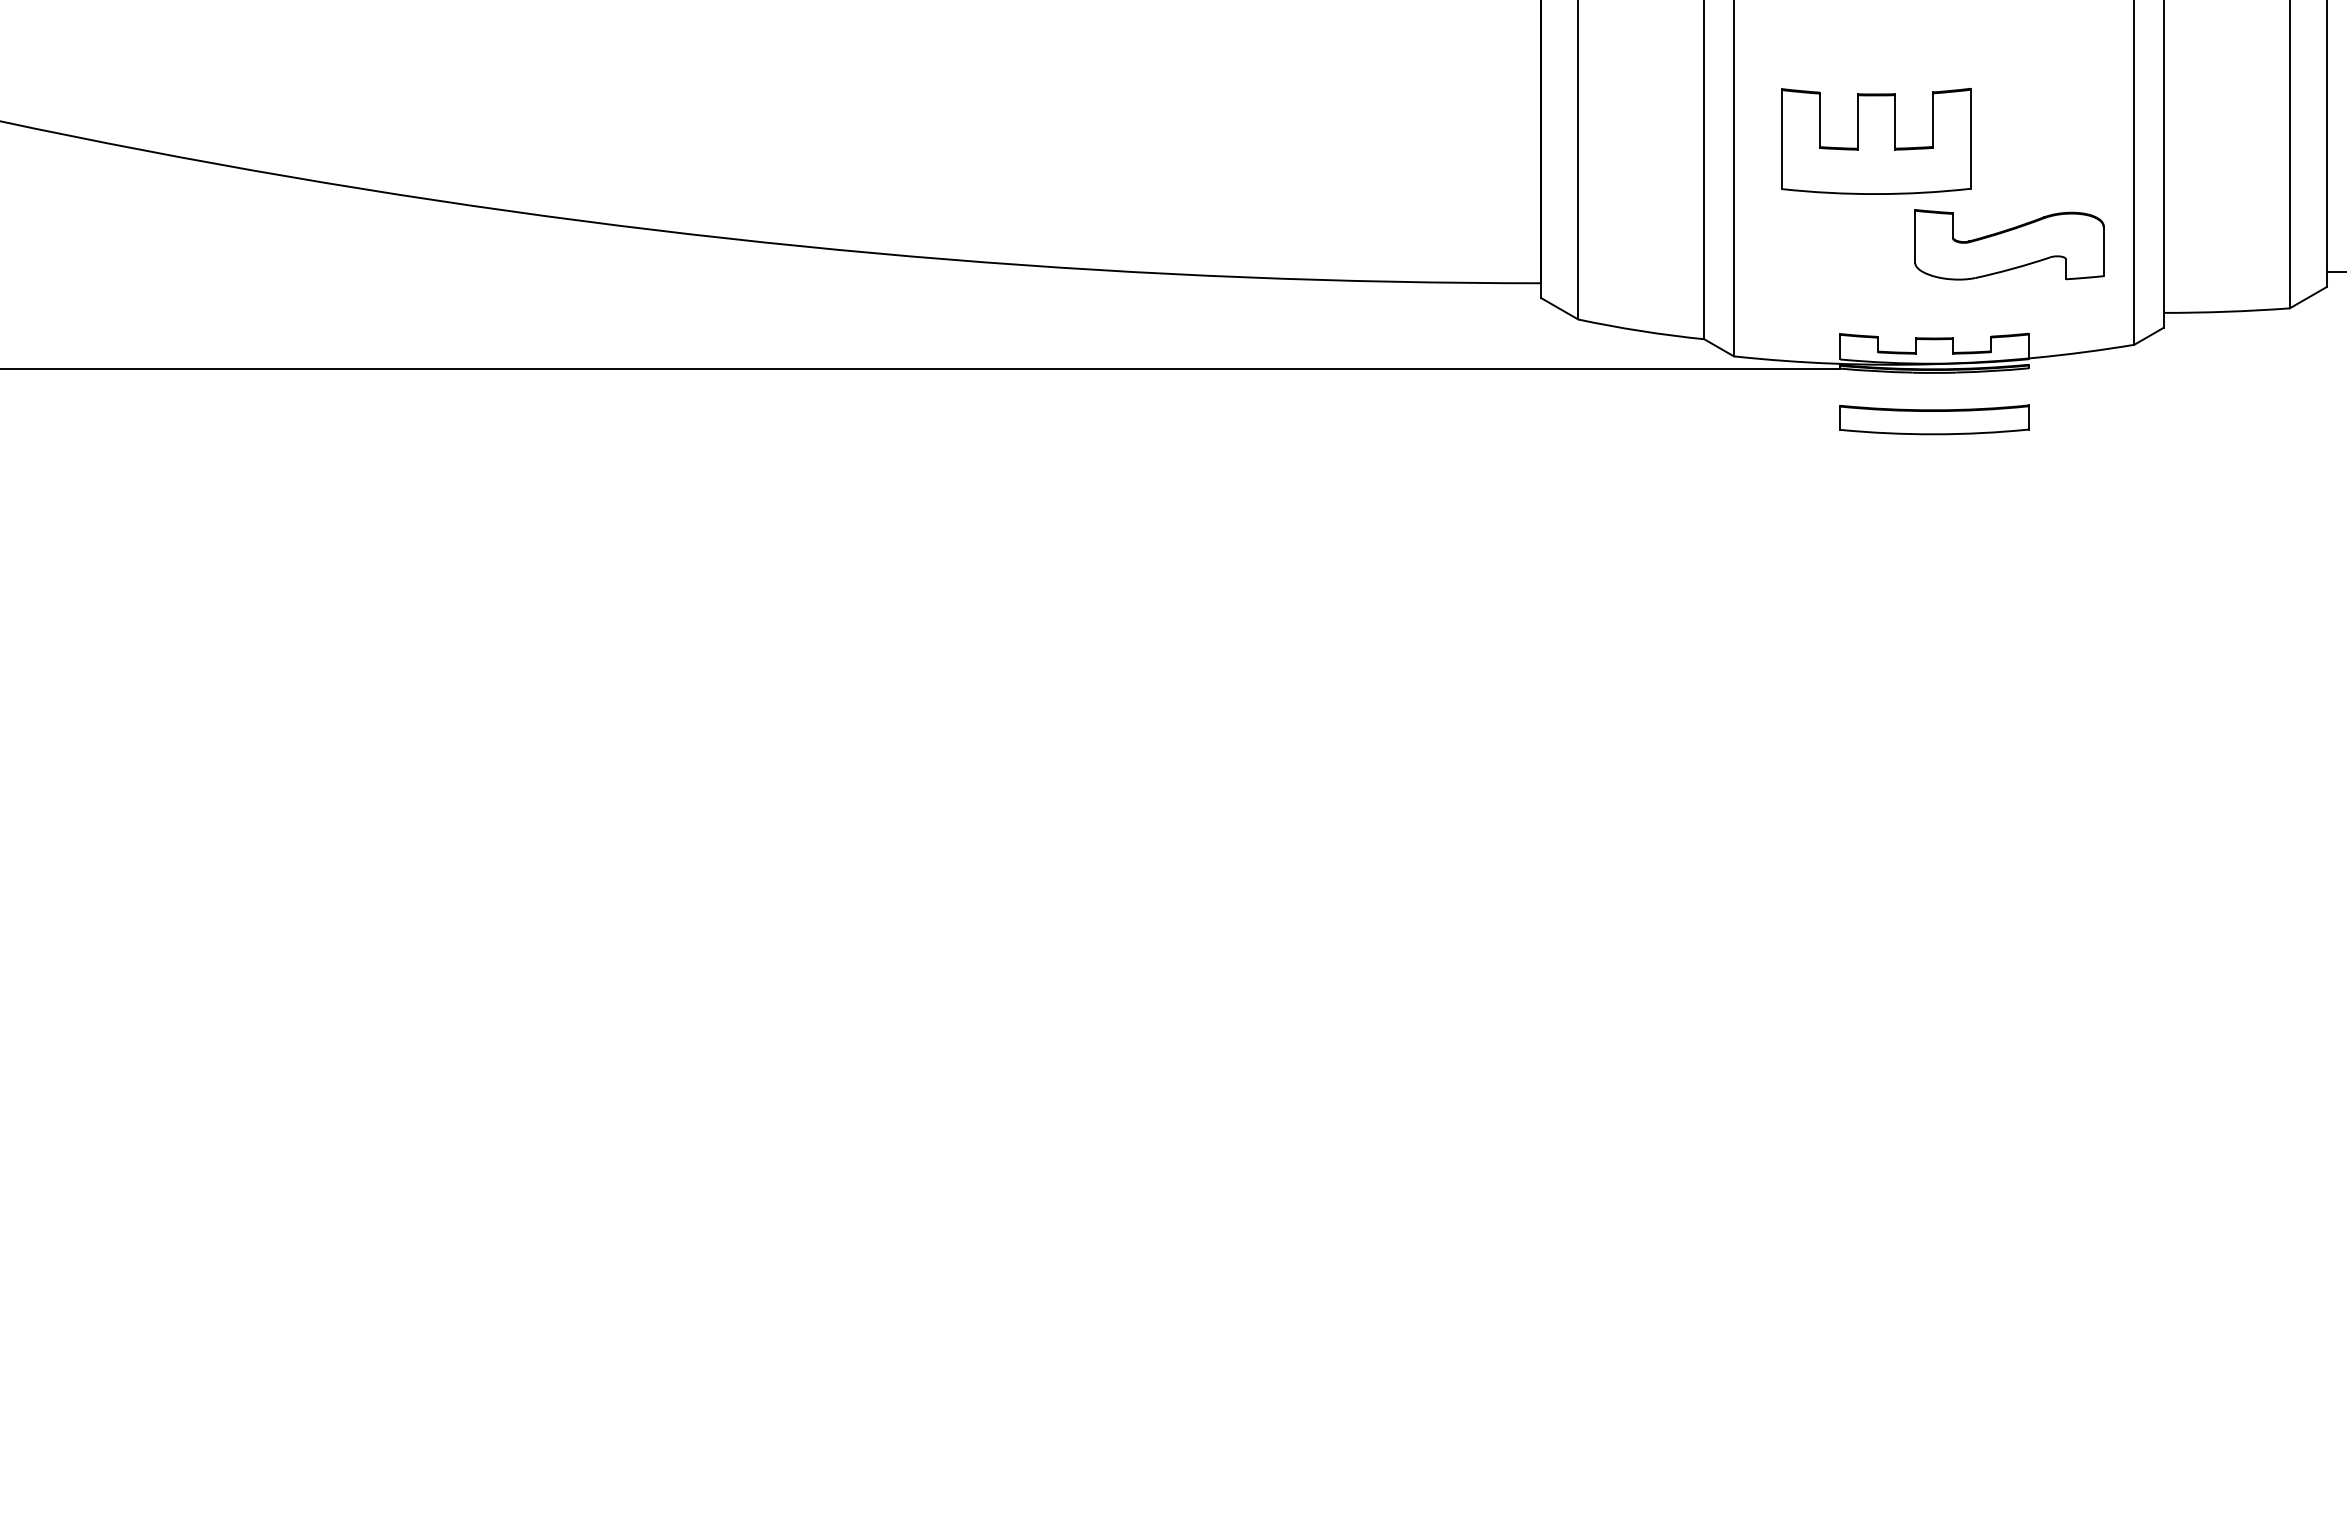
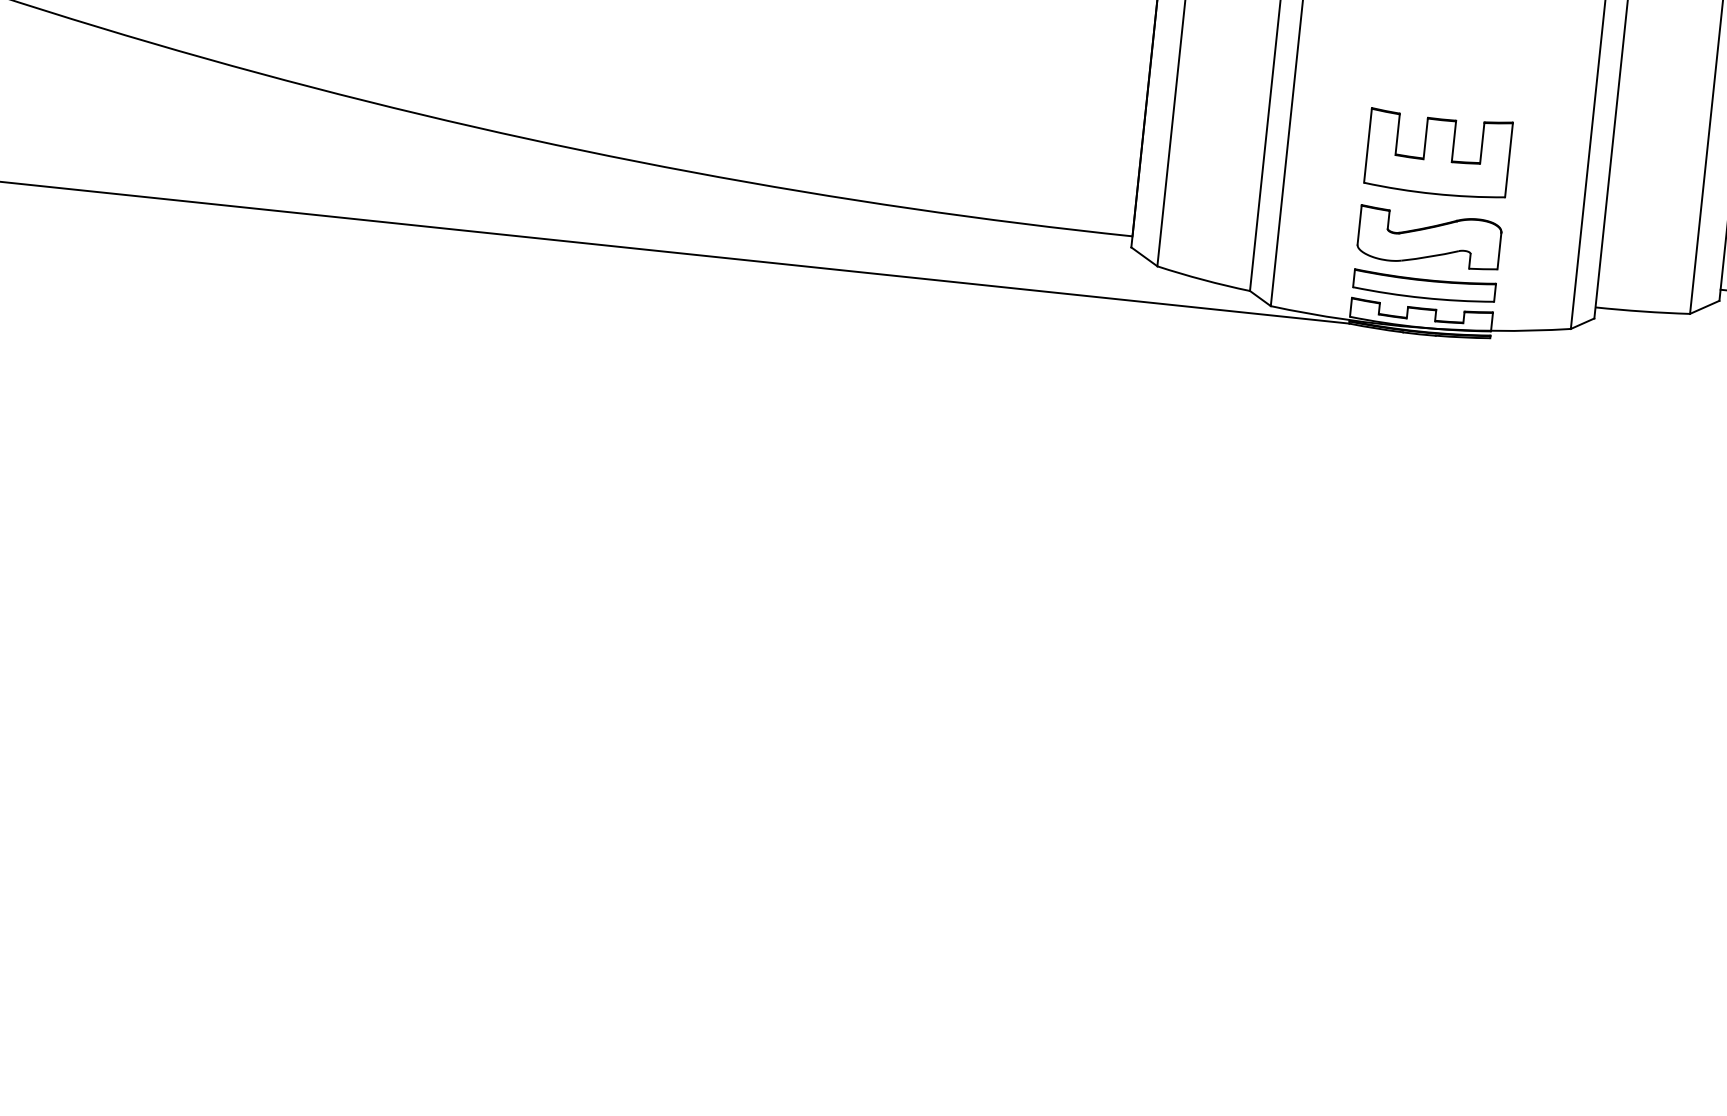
part: (1876, 141) -> (1438, 154), moved
part: (2009, 244) -> (1429, 238), moved
part: (1934, 419) -> (1424, 286), moved

